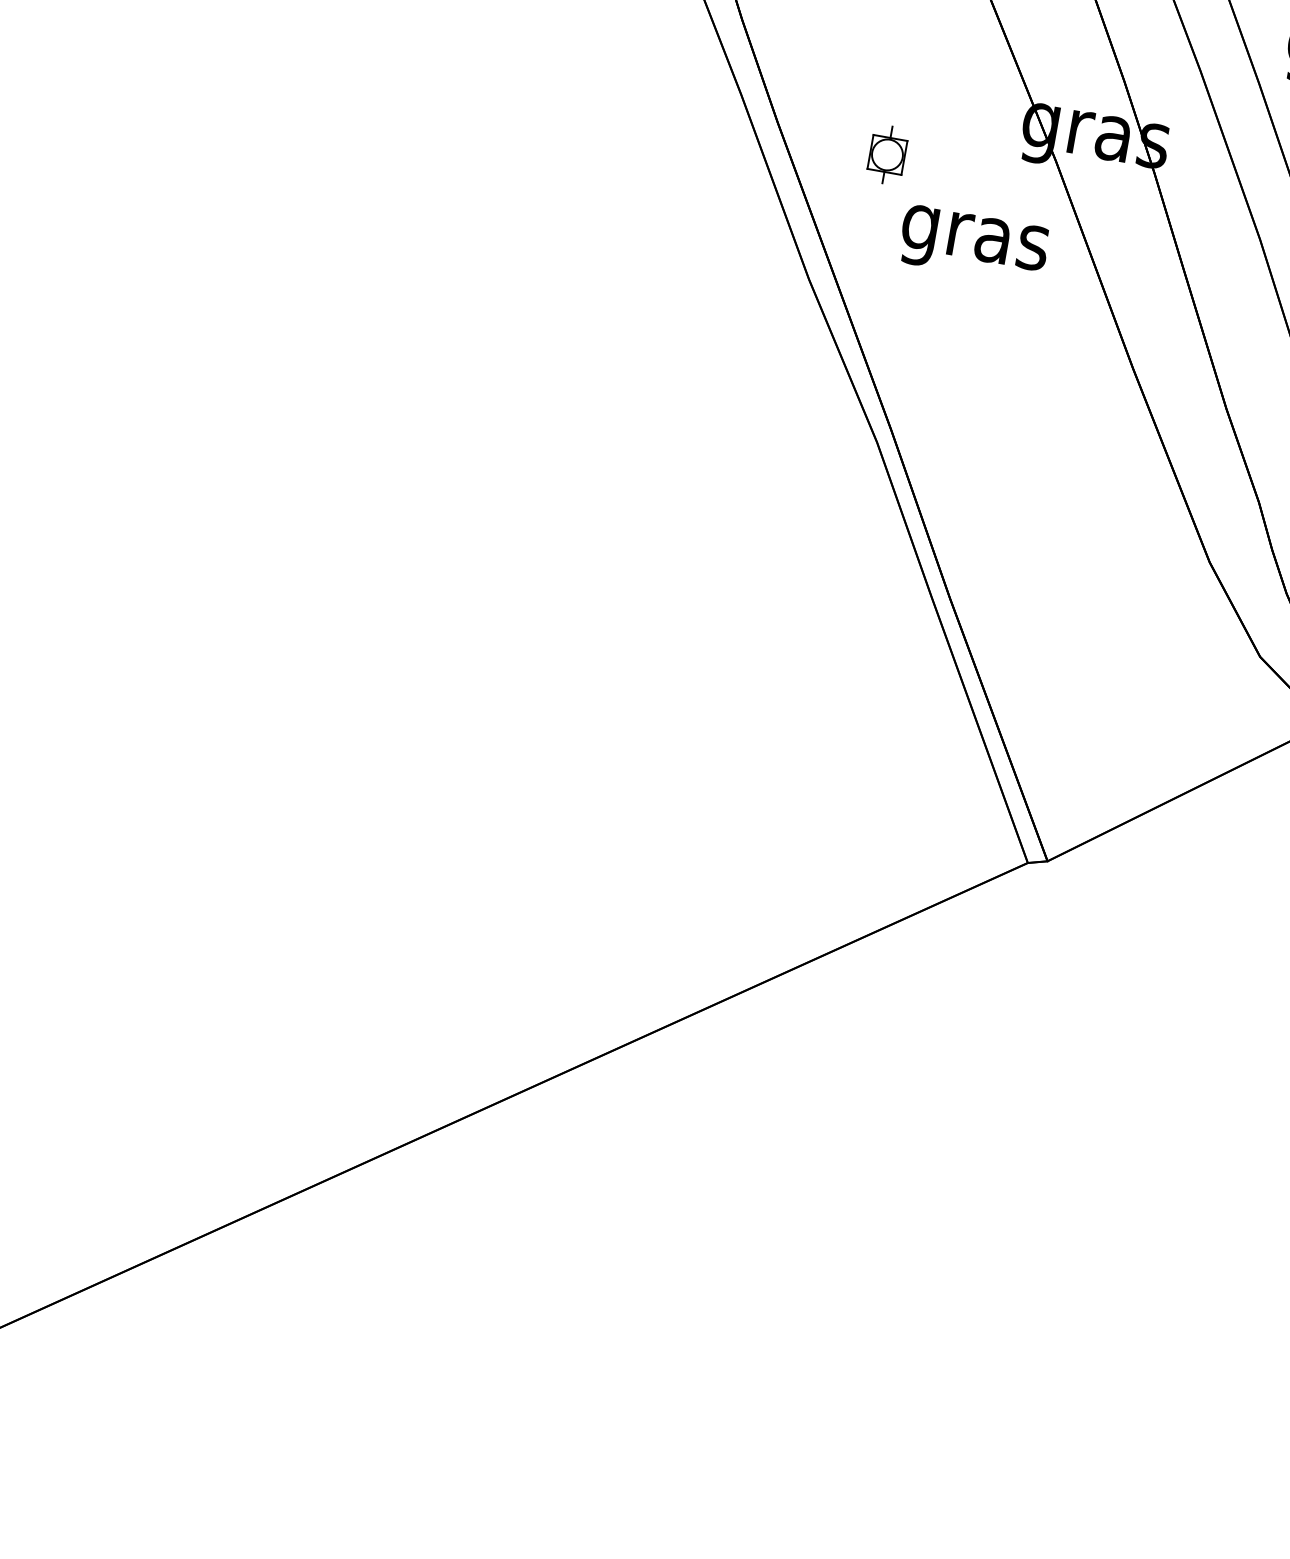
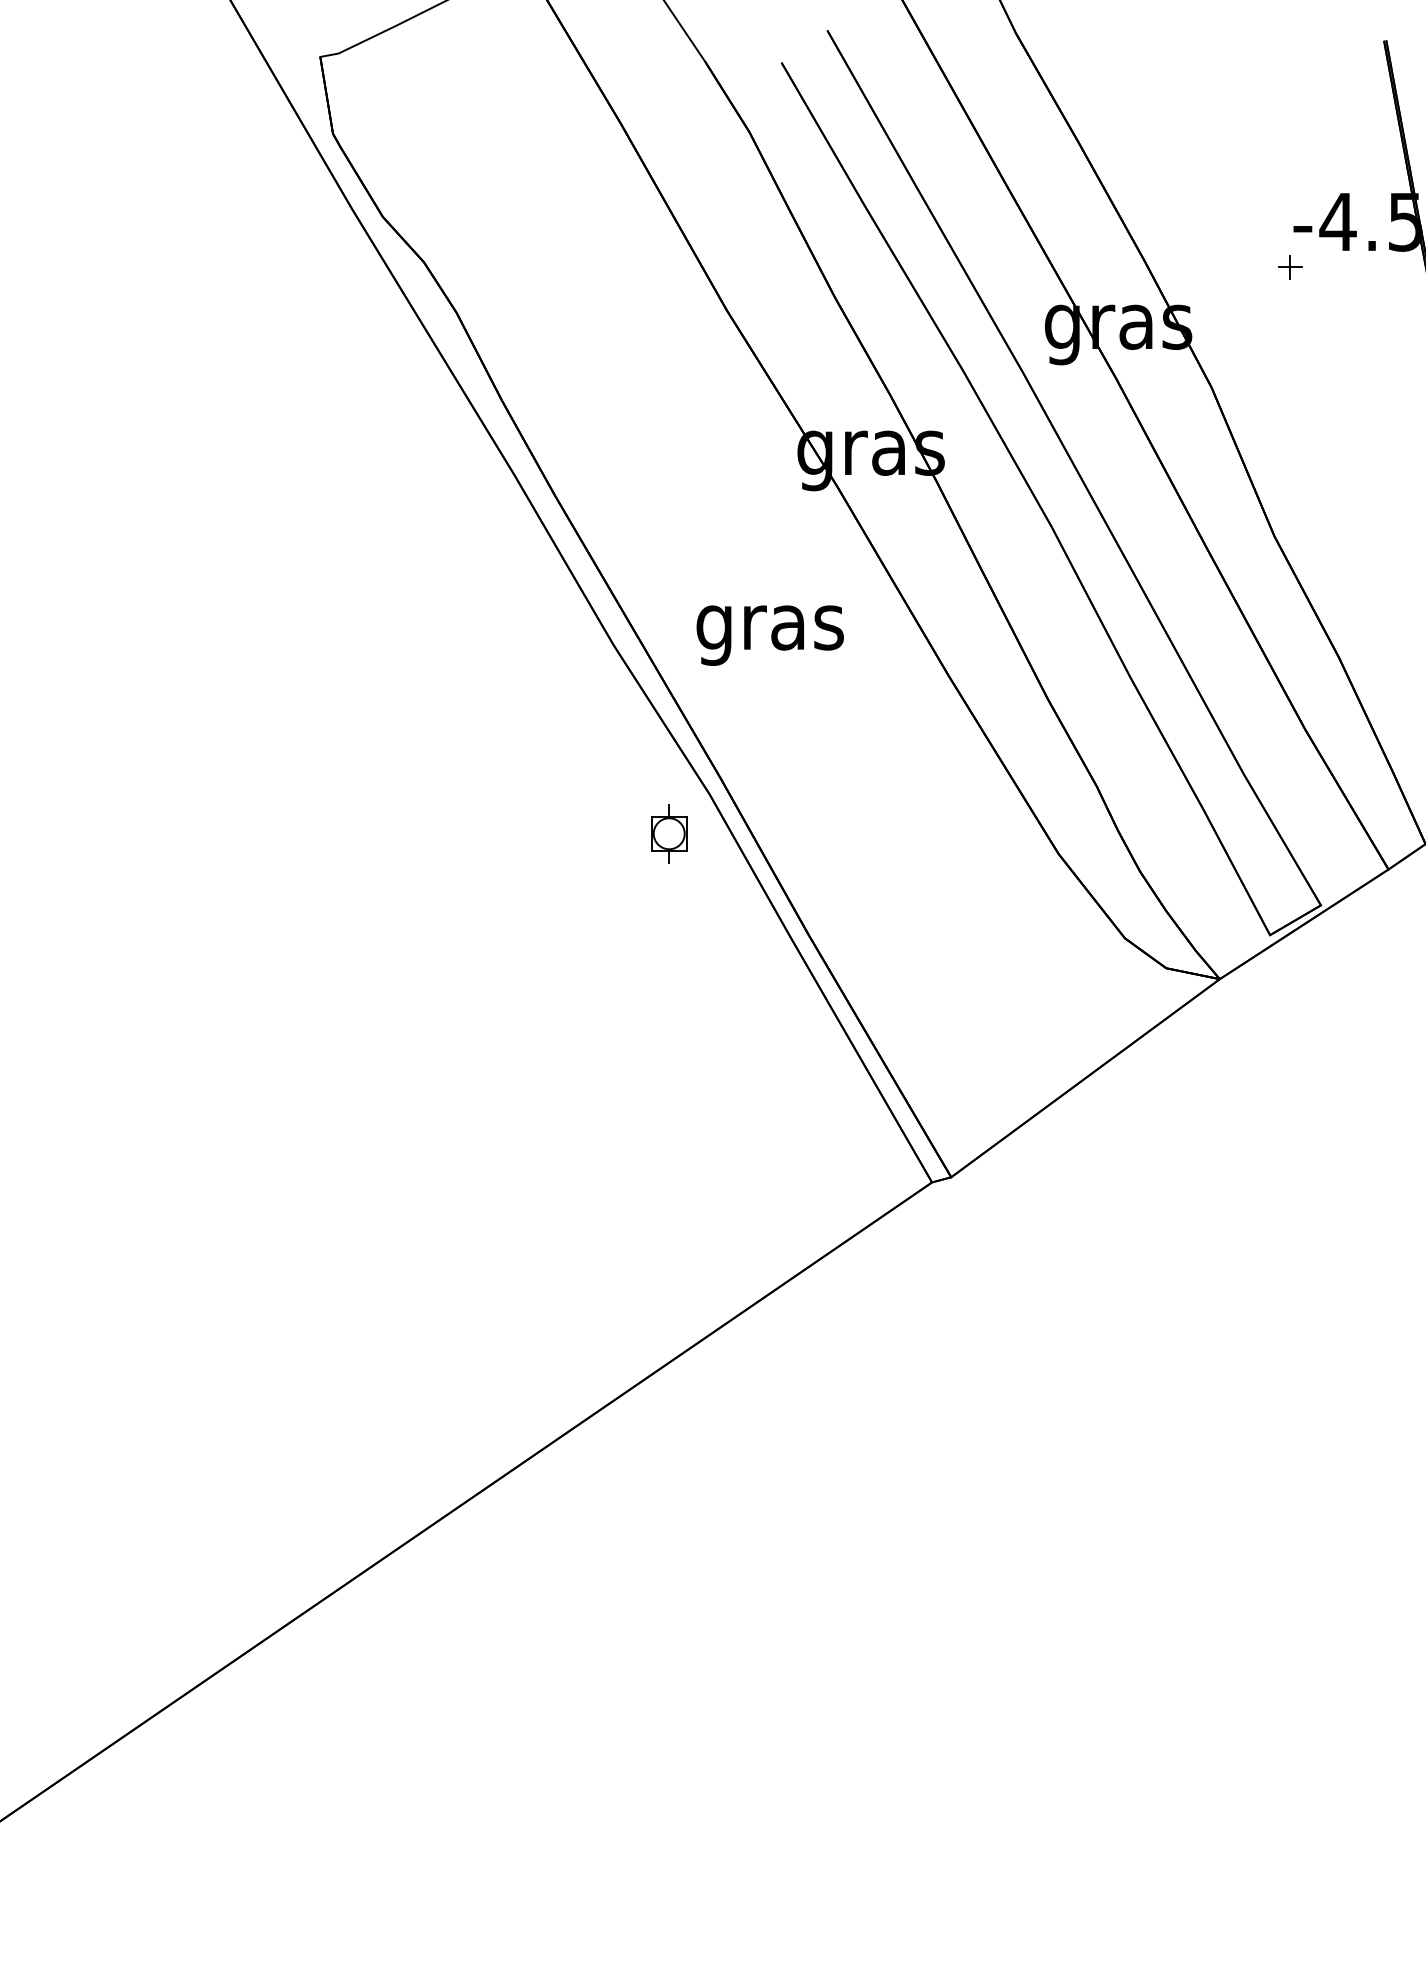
part: (887, 154) -> (669, 833), moved
text: (973, 244) -> (769, 635), moved

